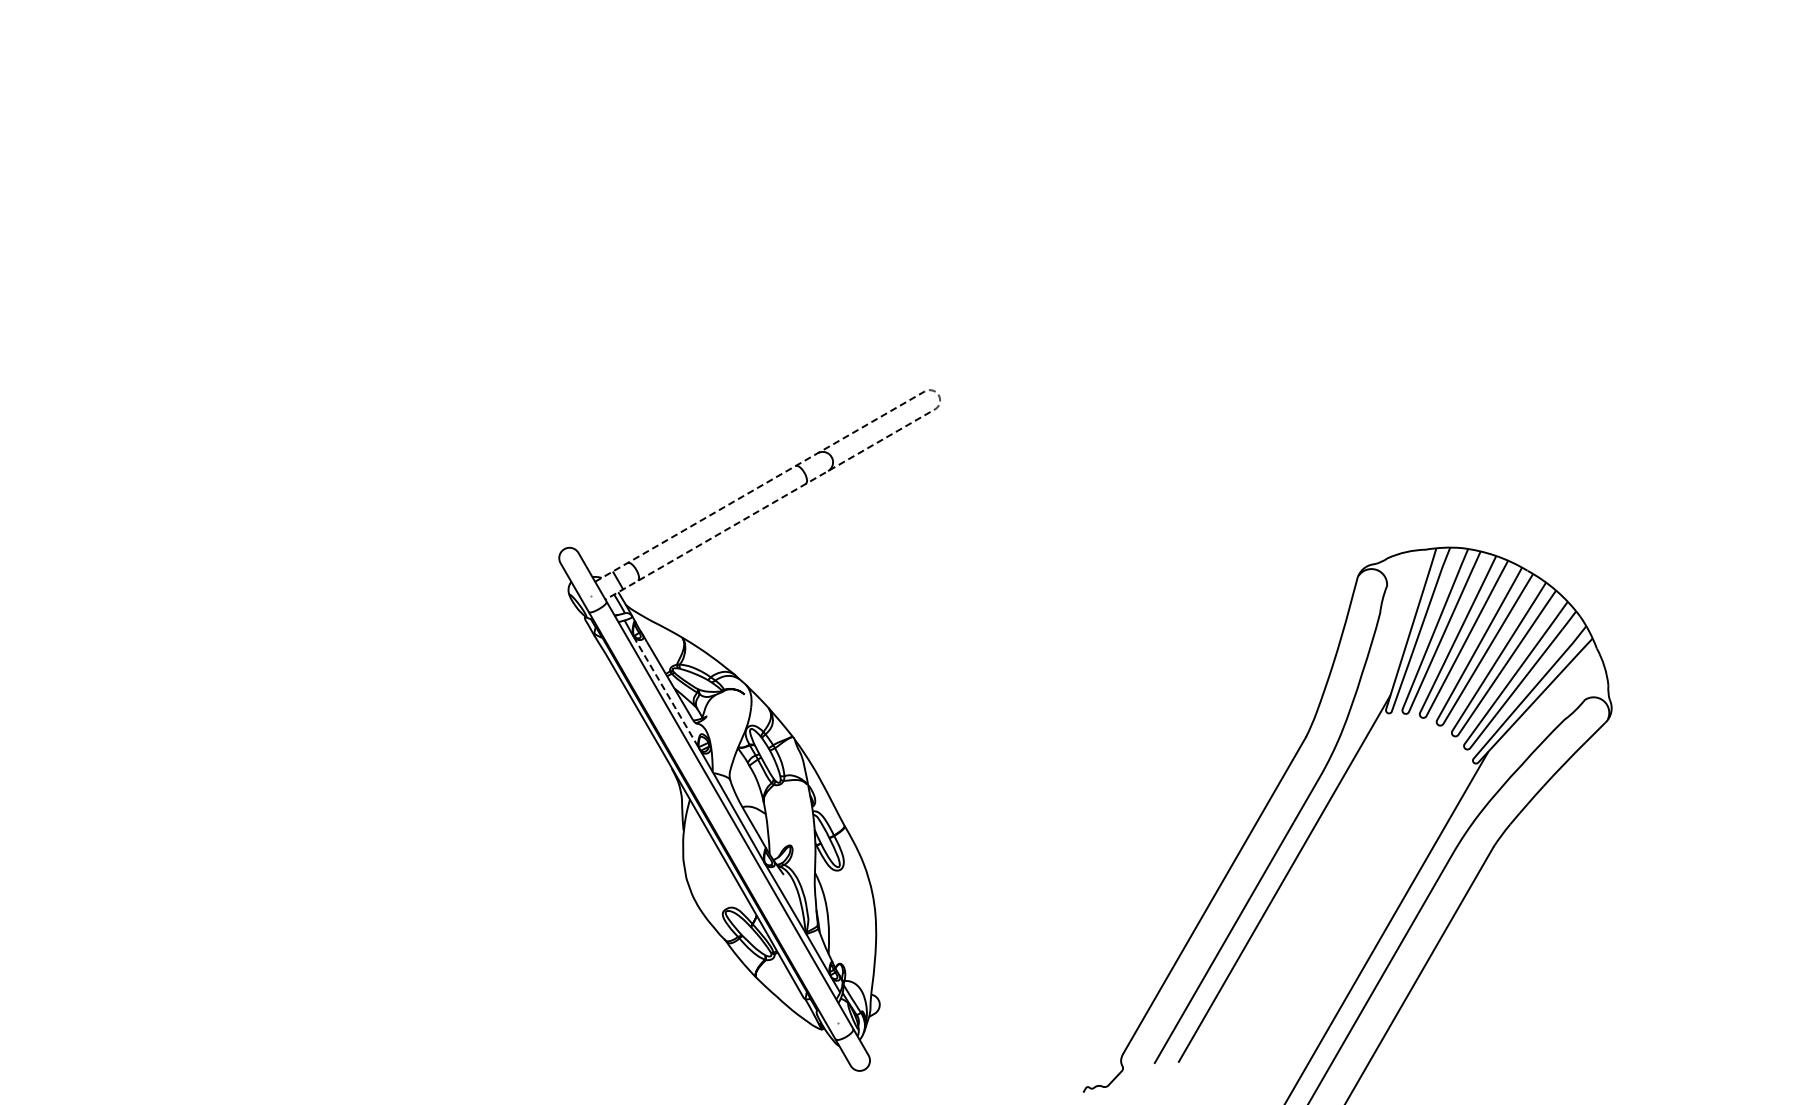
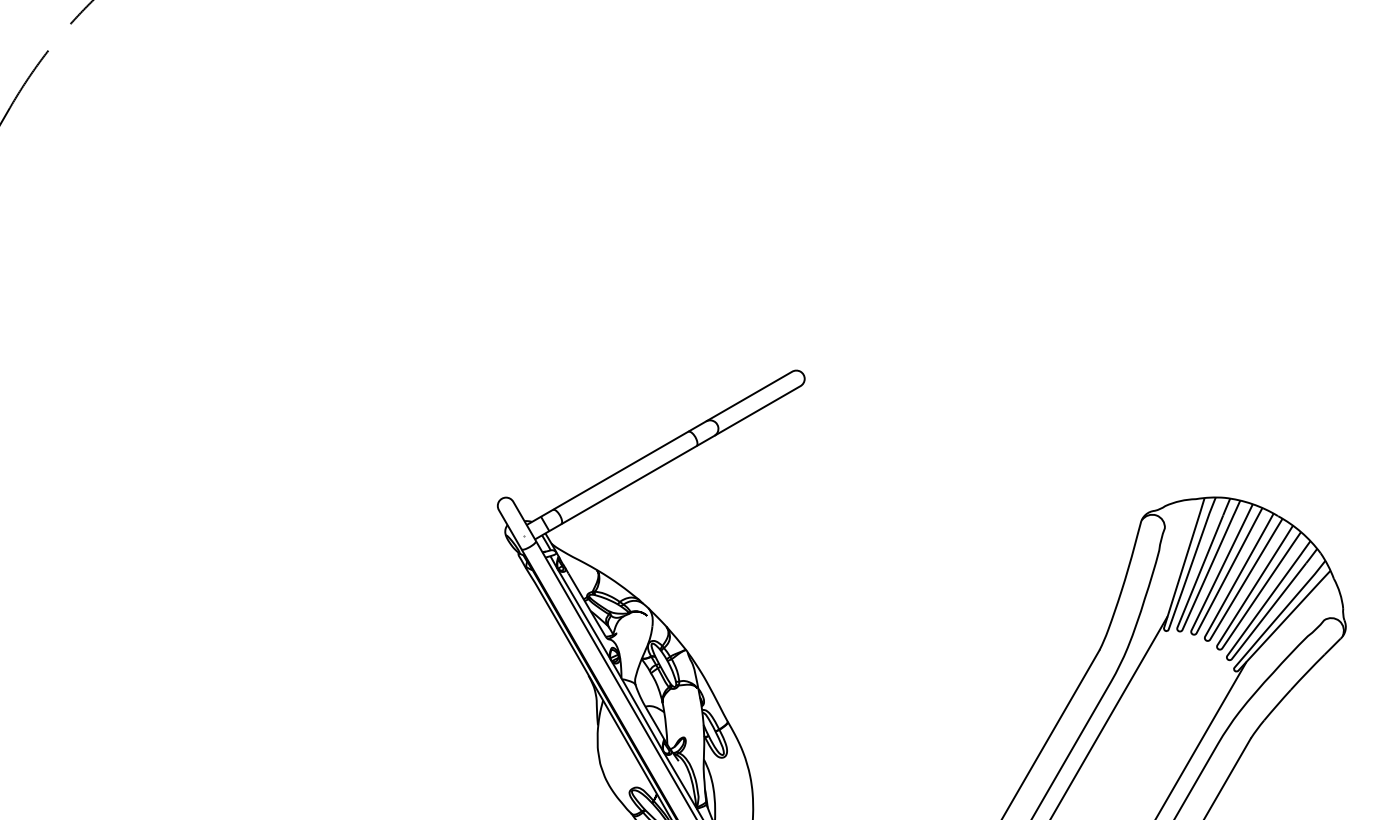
line: (938, 395) -> (803, 374), dashed -> solid
line: (666, 692) -> (584, 614), dashed -> solid

